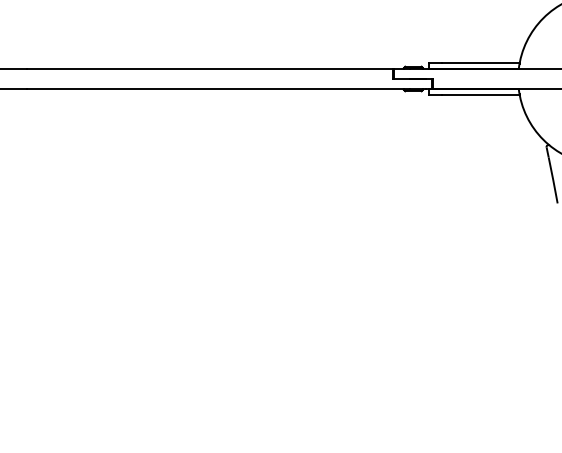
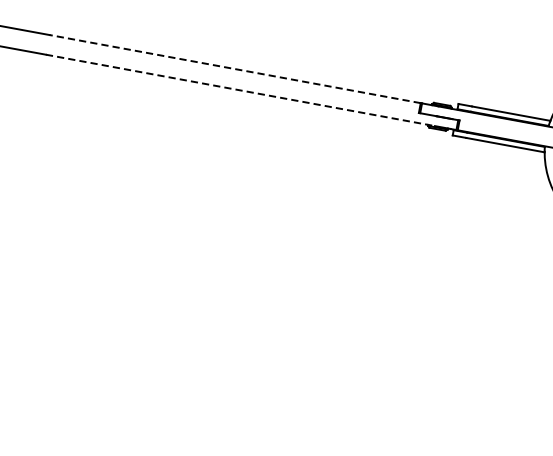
line: (209, 69) -> (234, 69), solid -> dashed
line: (218, 88) -> (240, 90), solid -> dashed

